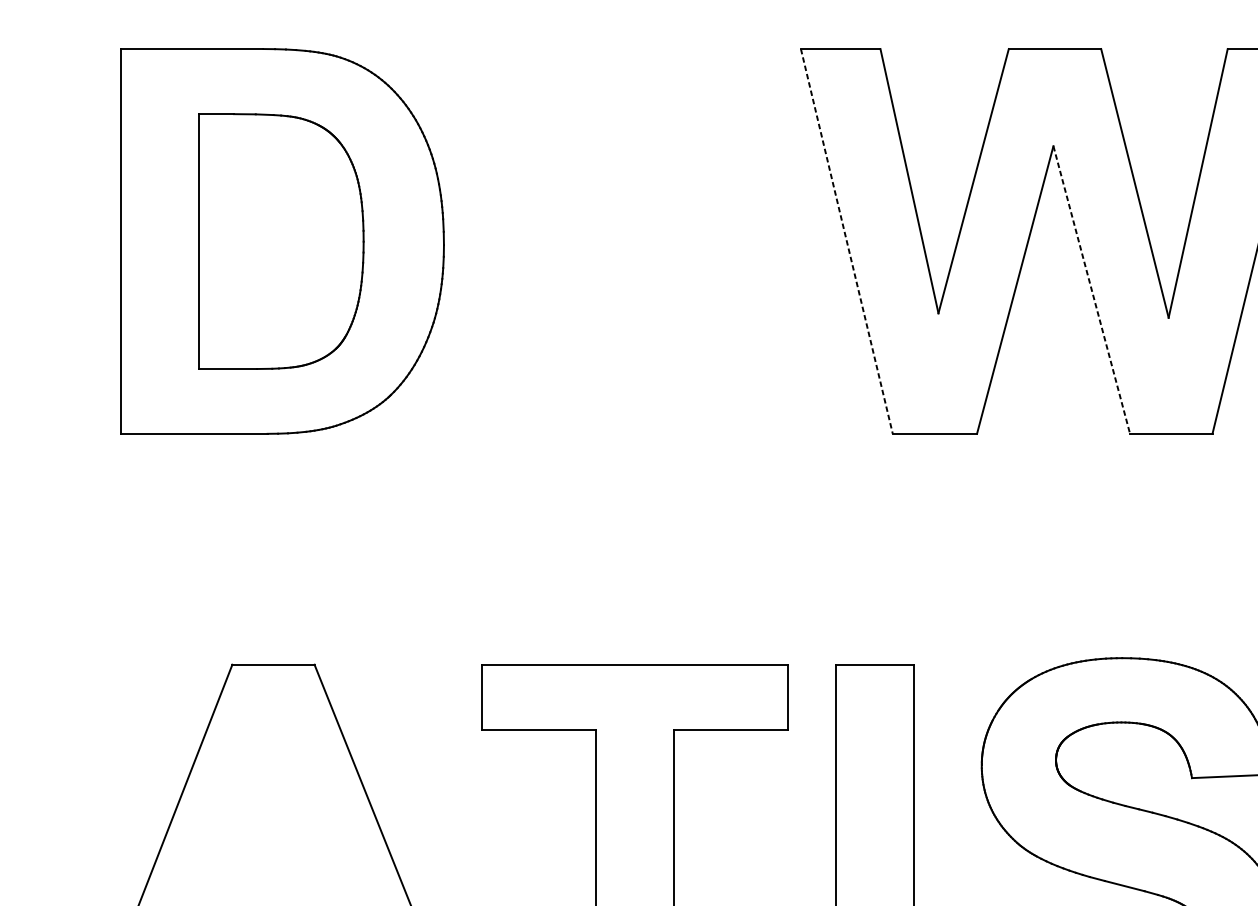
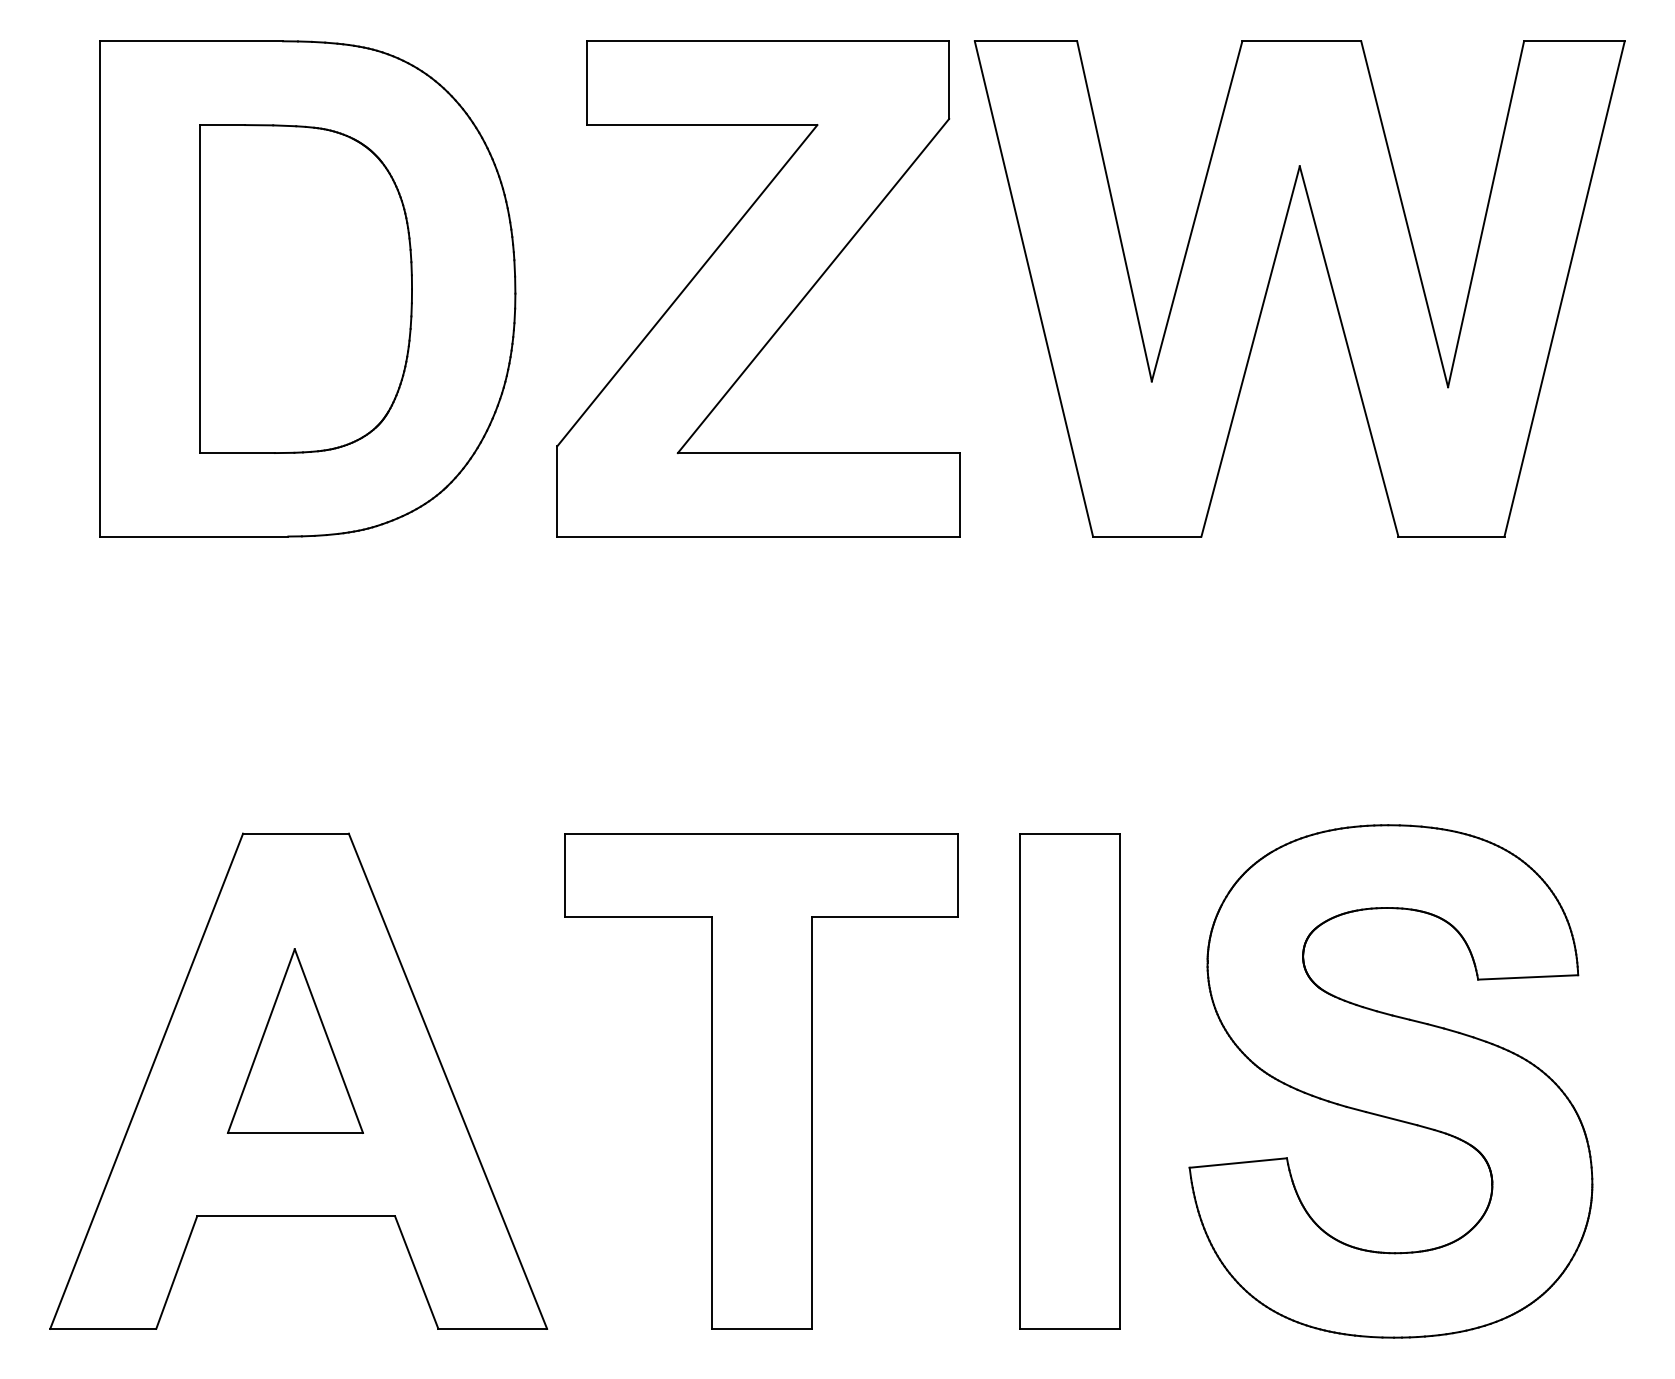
part: (632, 241) -> (758, 288), added
line: (846, 241) -> (1033, 288), dashed -> solid
line: (1092, 290) -> (1349, 351), dashed -> solid
part: (272, 825) -> (294, 1040), added

